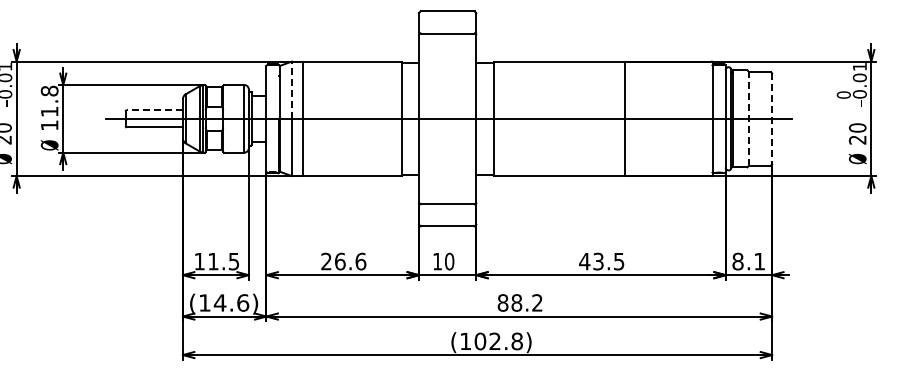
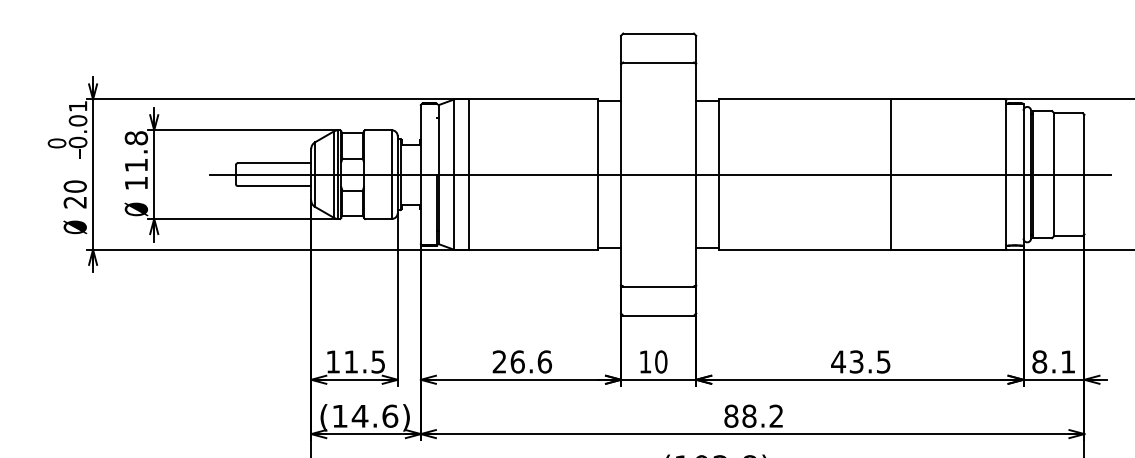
line: (291, 90) -> (453, 137), dashed -> solid
line: (154, 110) -> (273, 163), dashed -> solid
line: (749, 118) -> (1054, 174), dashed -> solid
line: (772, 118) -> (1084, 174), dashed -> solid

